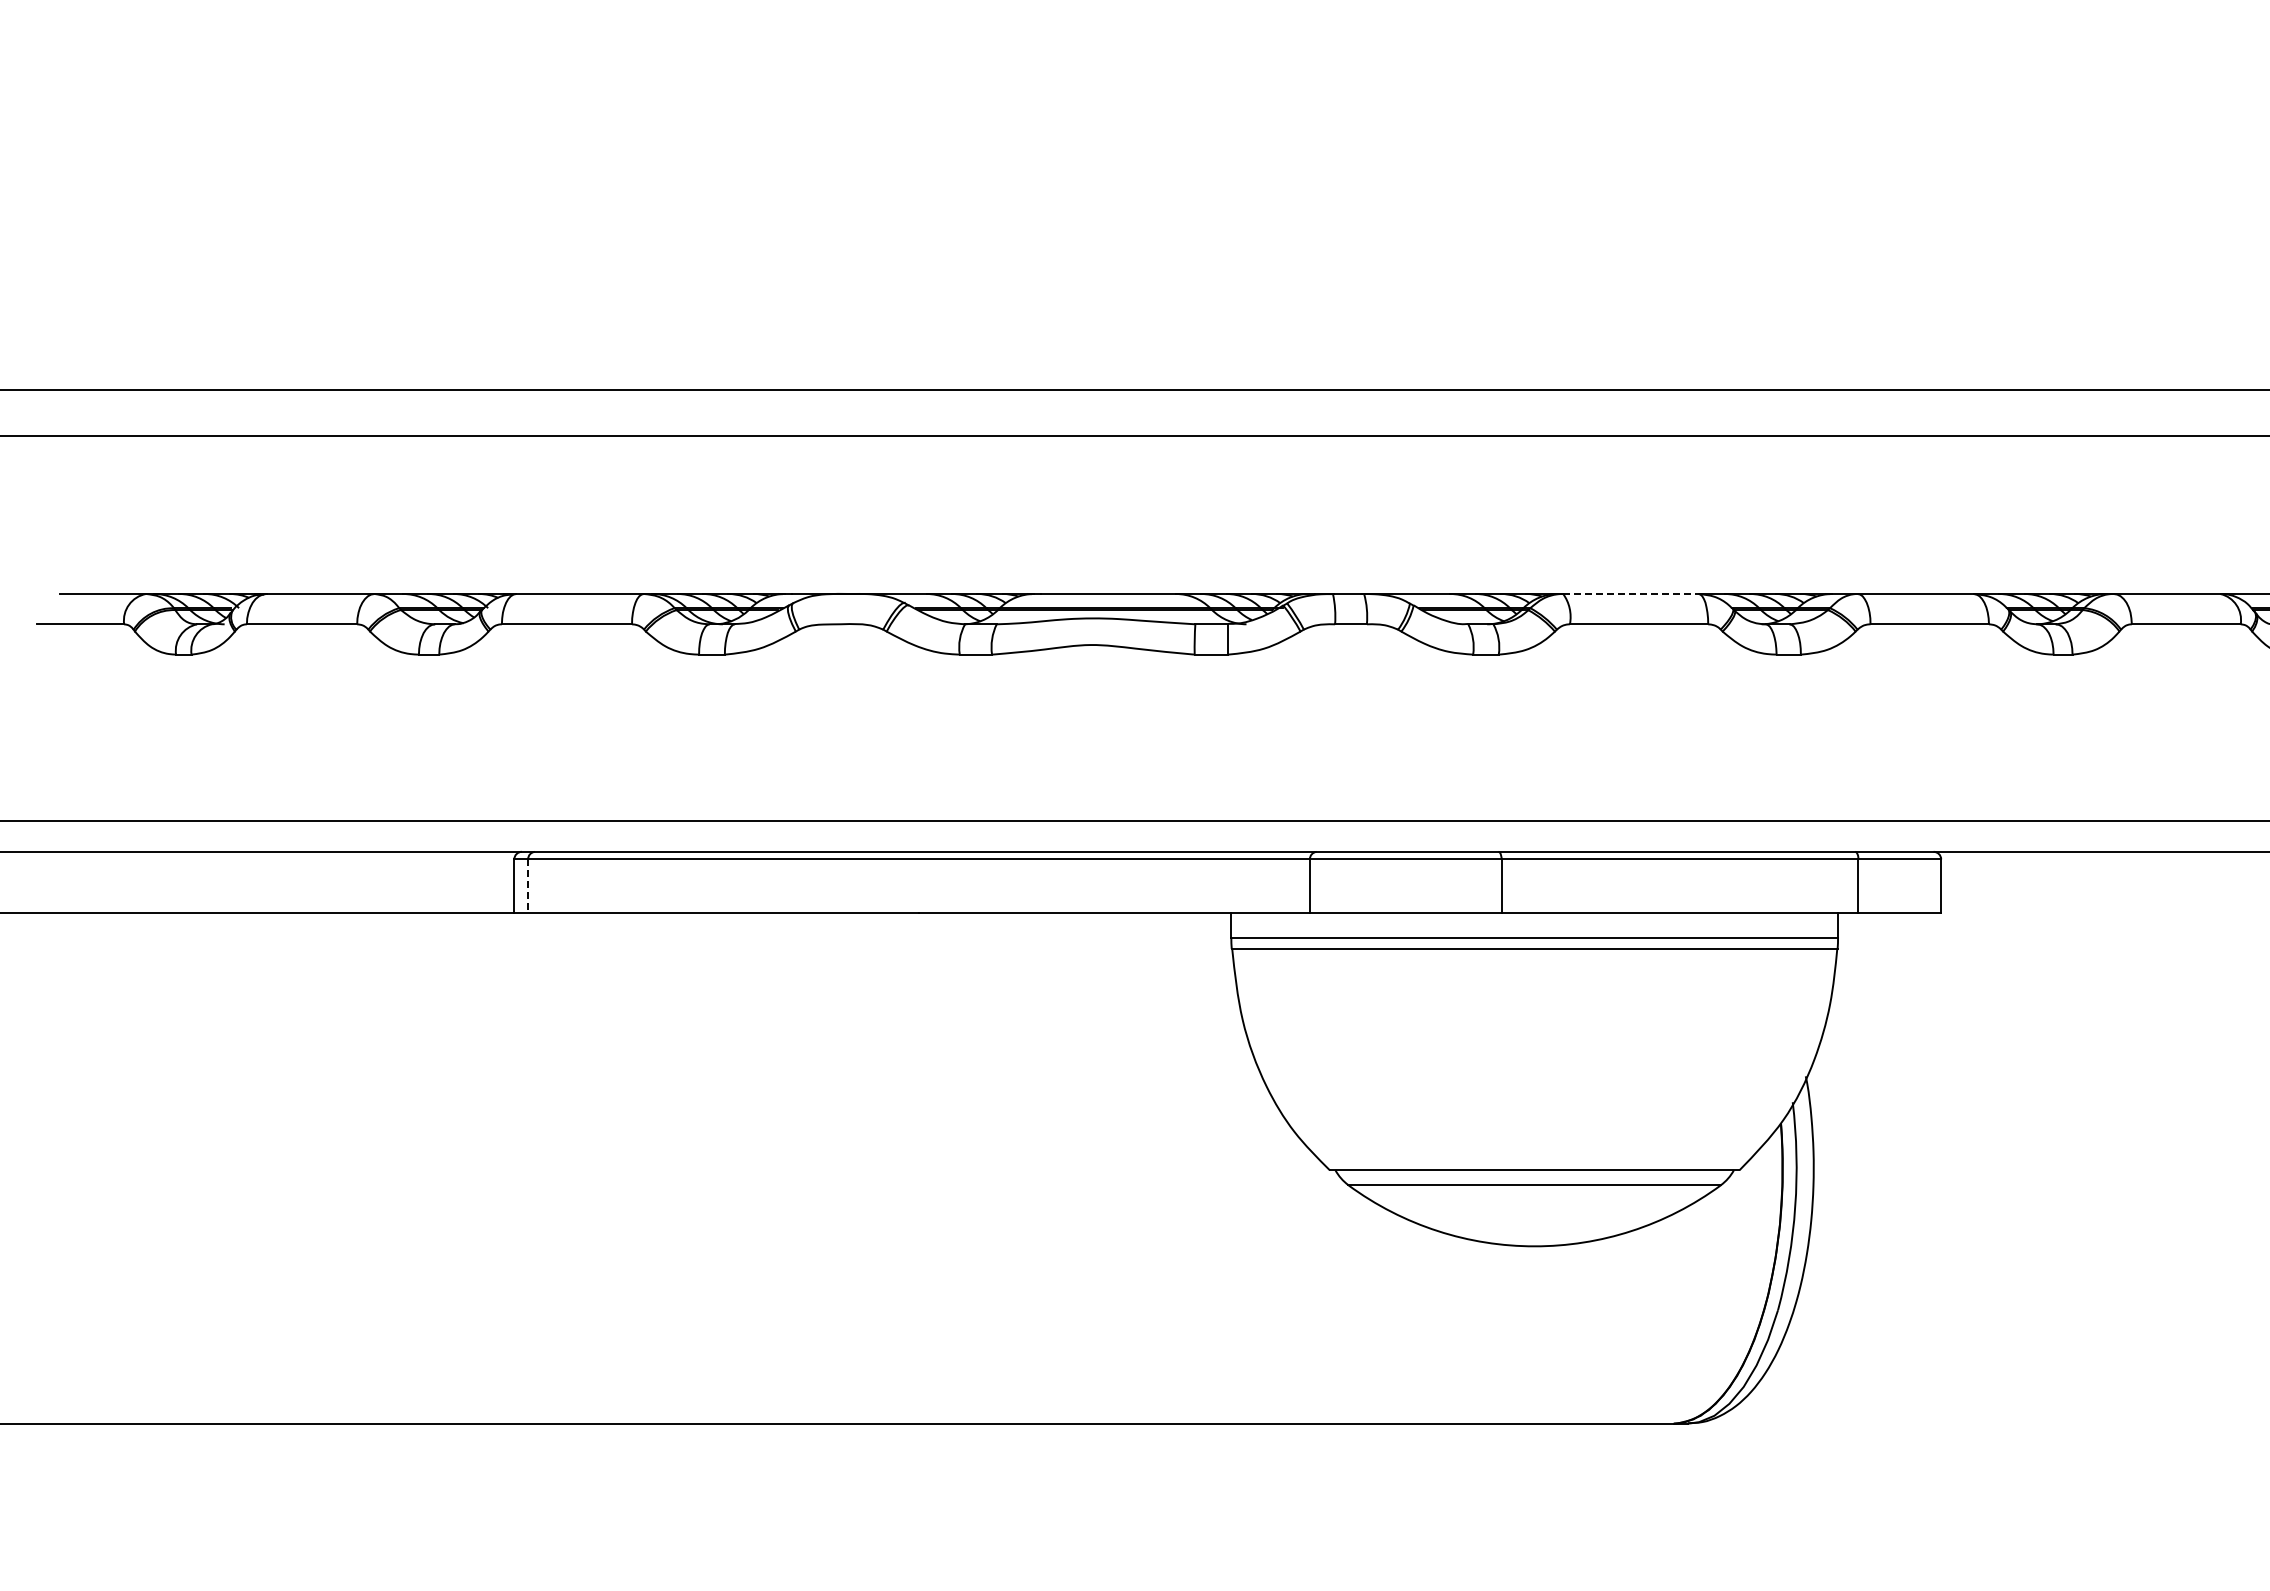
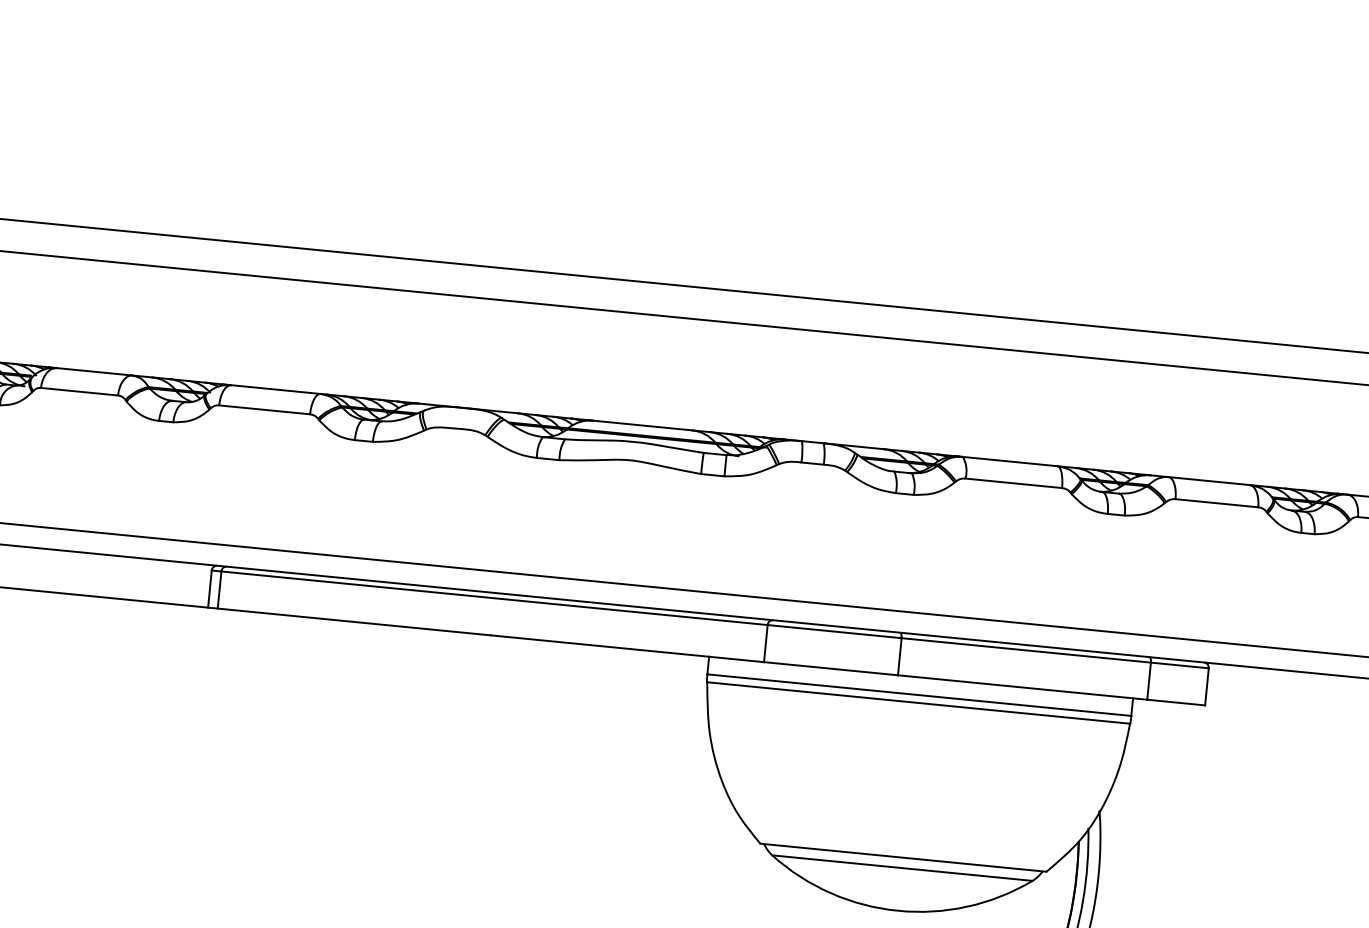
line: (1630, 593) -> (1009, 461), dashed -> solid
line: (528, 885) -> (219, 589), dashed -> solid

